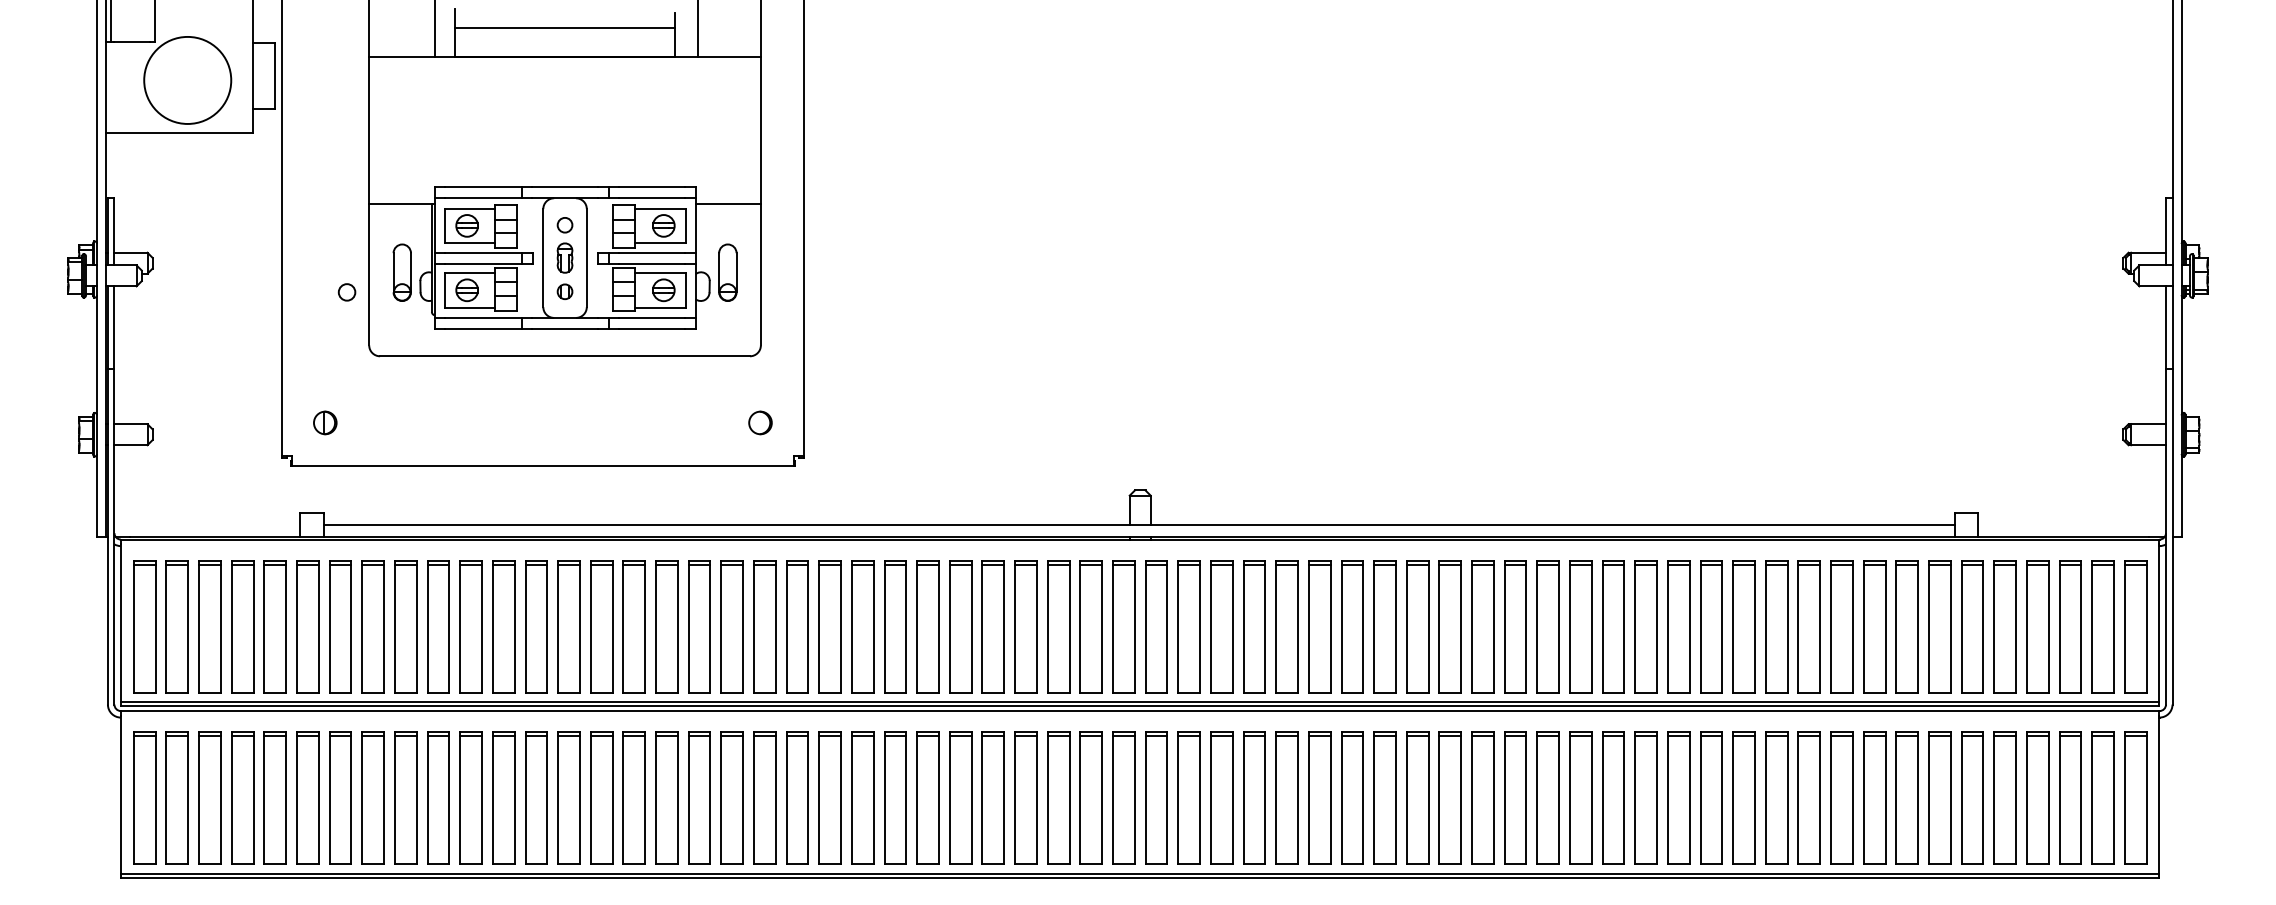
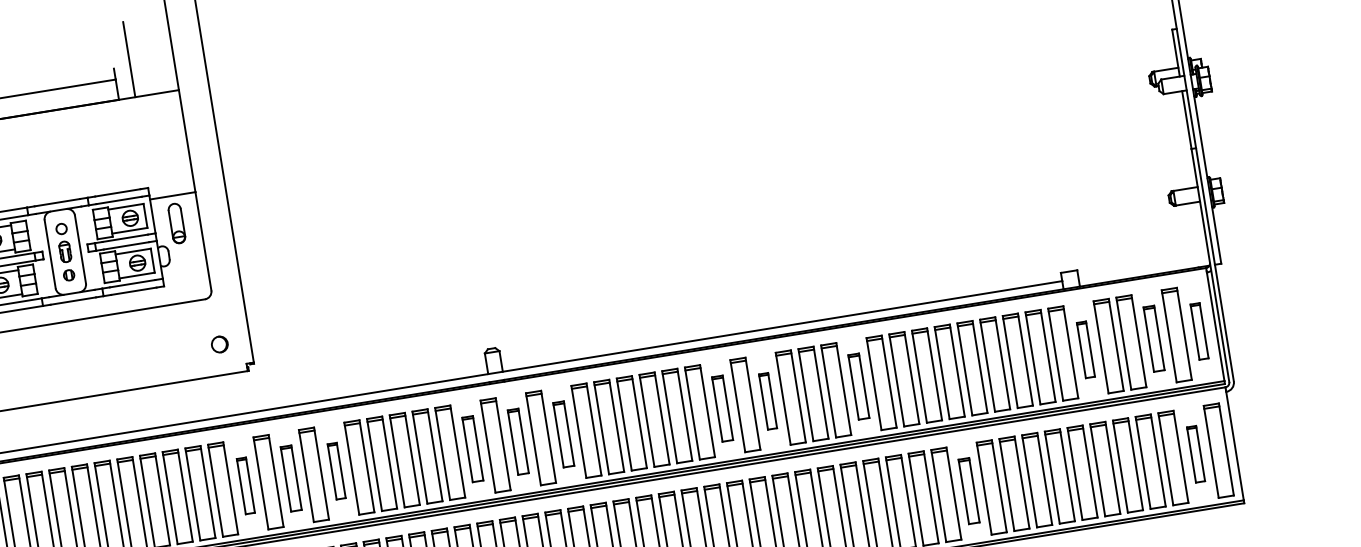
part: (727, 272) -> (176, 223), moved
part: (764, 626) -> (245, 485), size x0.6
part: (829, 626) -> (290, 478), size x0.7
part: (895, 626) -> (336, 470), size x0.6
part: (1090, 626) -> (472, 448), size x0.7
part: (1156, 626) -> (518, 441), size x0.7
part: (1221, 626) -> (563, 434), size x0.7
part: (1449, 626) -> (722, 408), size x0.7
part: (1515, 626) -> (767, 401), size x0.6
part: (1645, 626) -> (858, 386), size x0.7
part: (1972, 626) -> (1085, 349), size x0.6
part: (2070, 626) -> (1154, 338), size x0.7
part: (2135, 626) -> (1199, 331), size x0.6
part: (1776, 797) -> (968, 490), size x0.7
part: (2102, 797) -> (1195, 453), size x0.6

